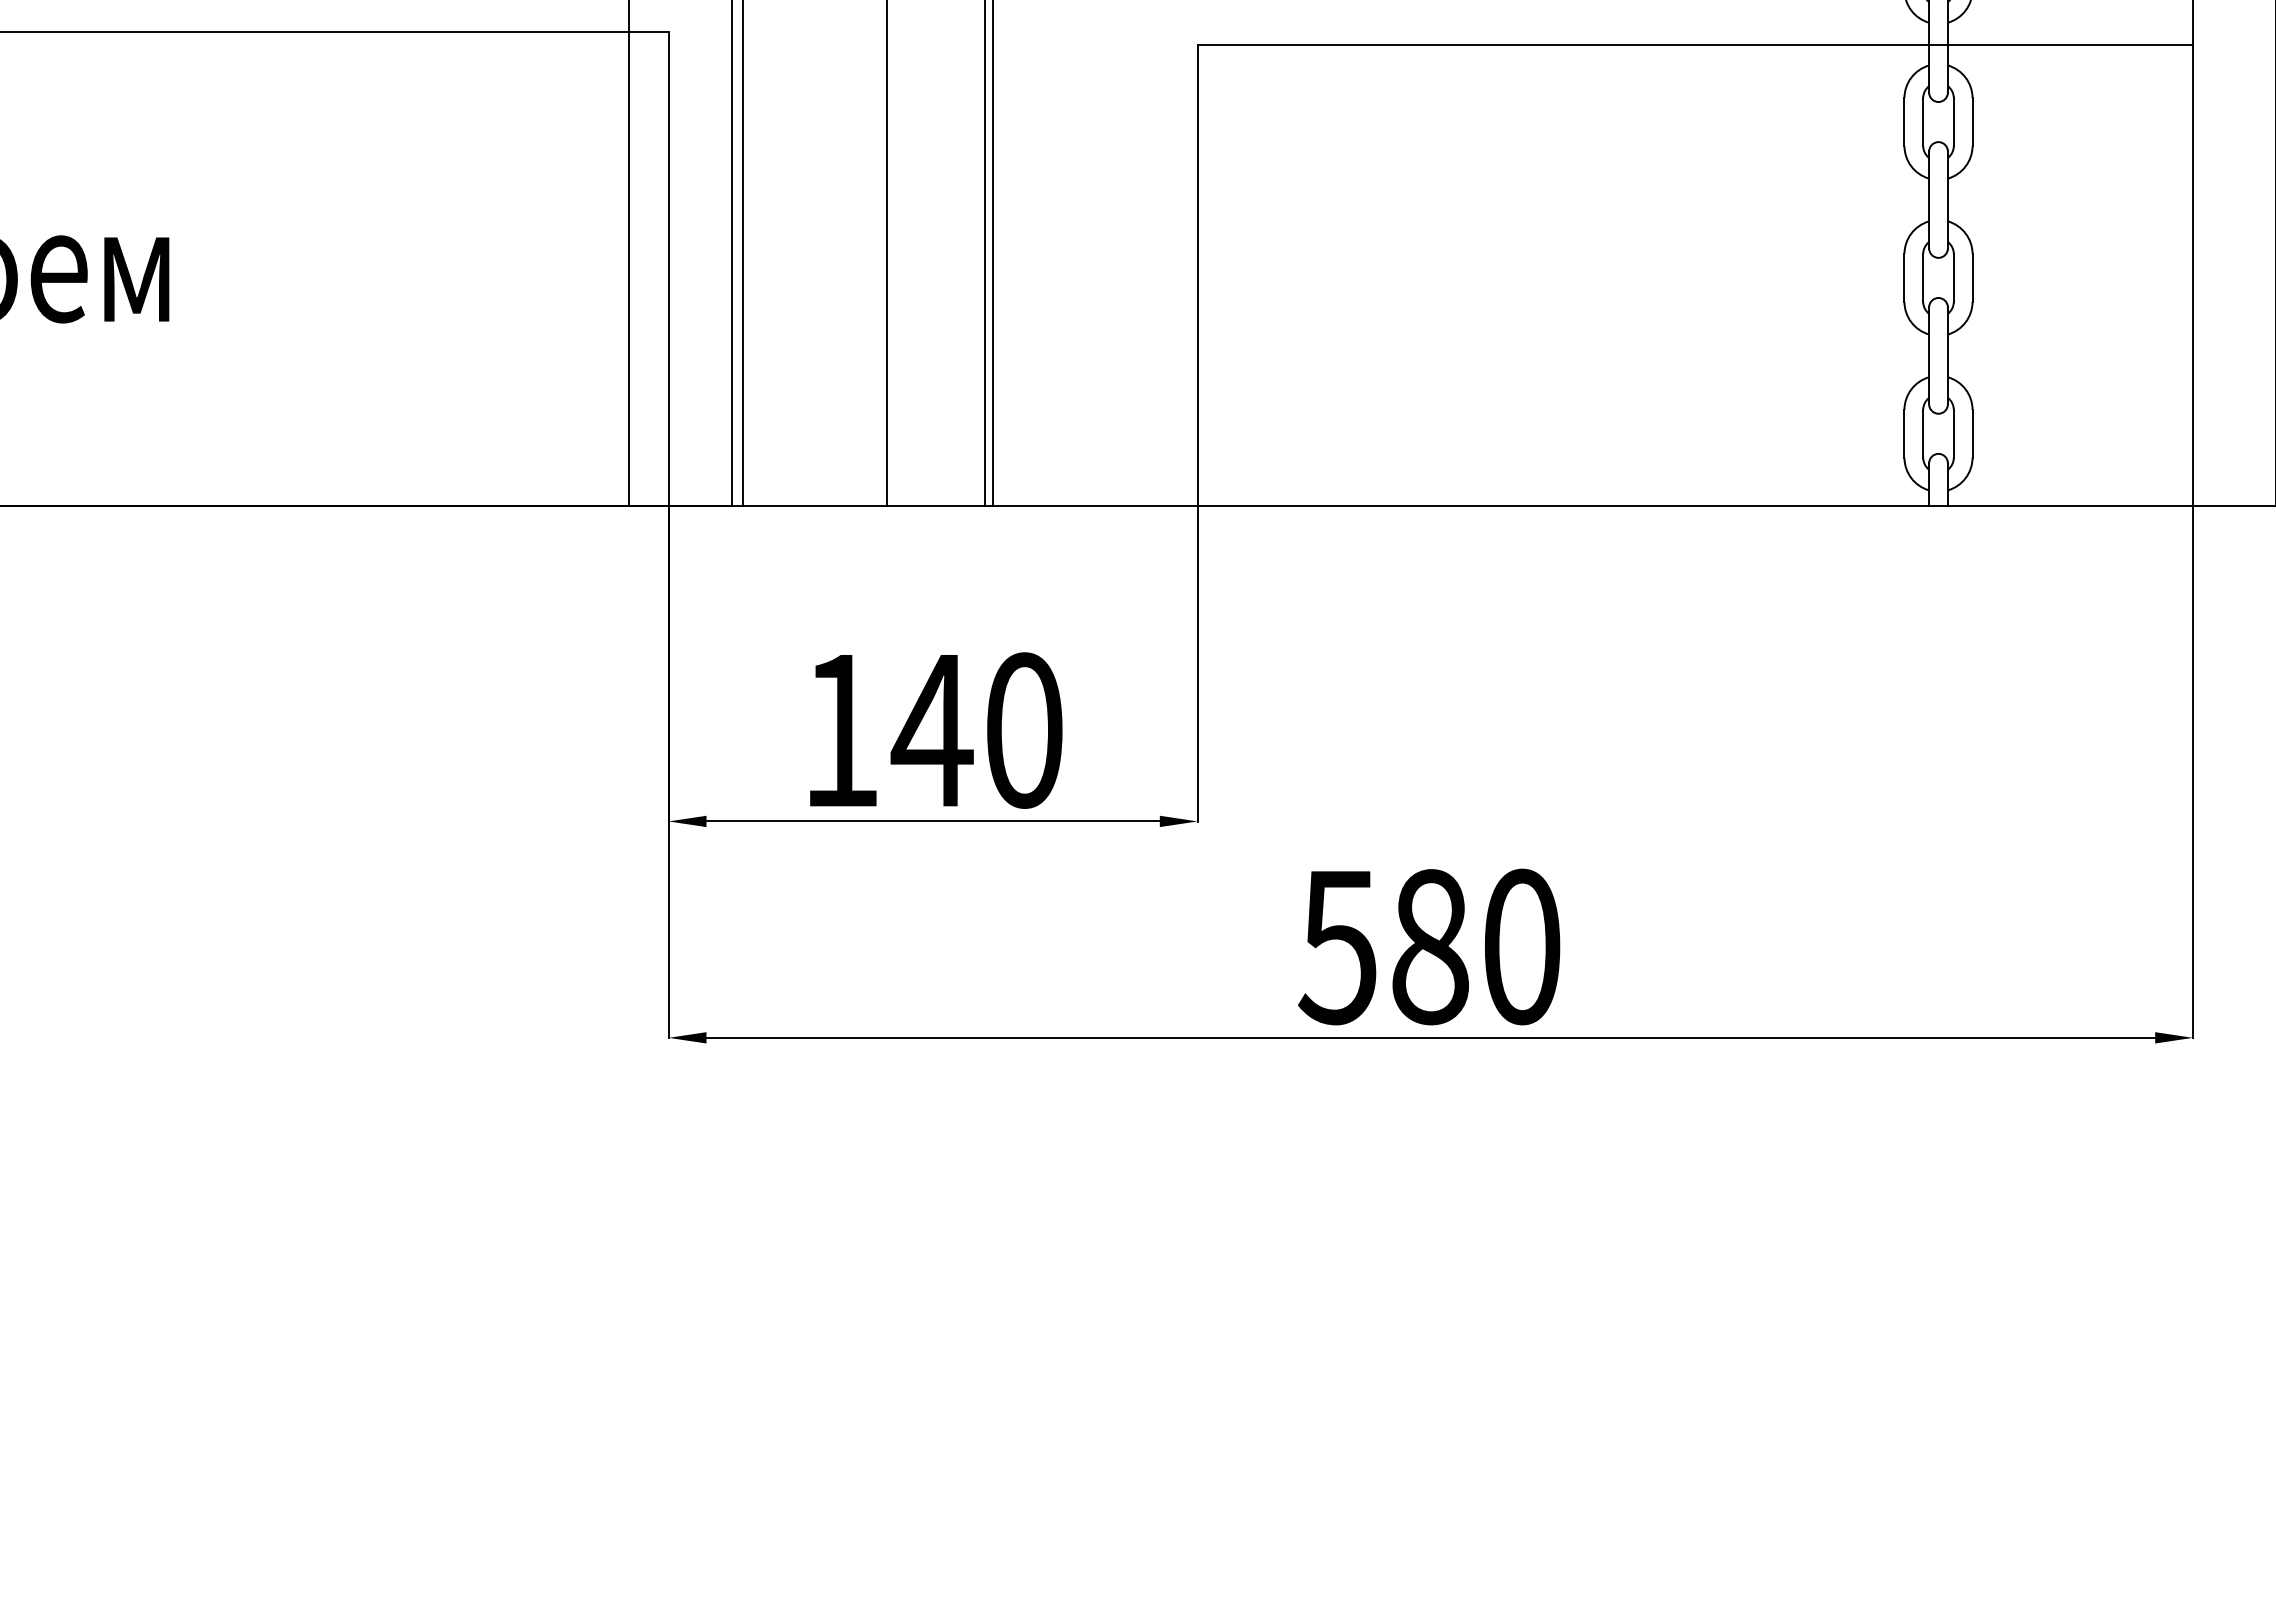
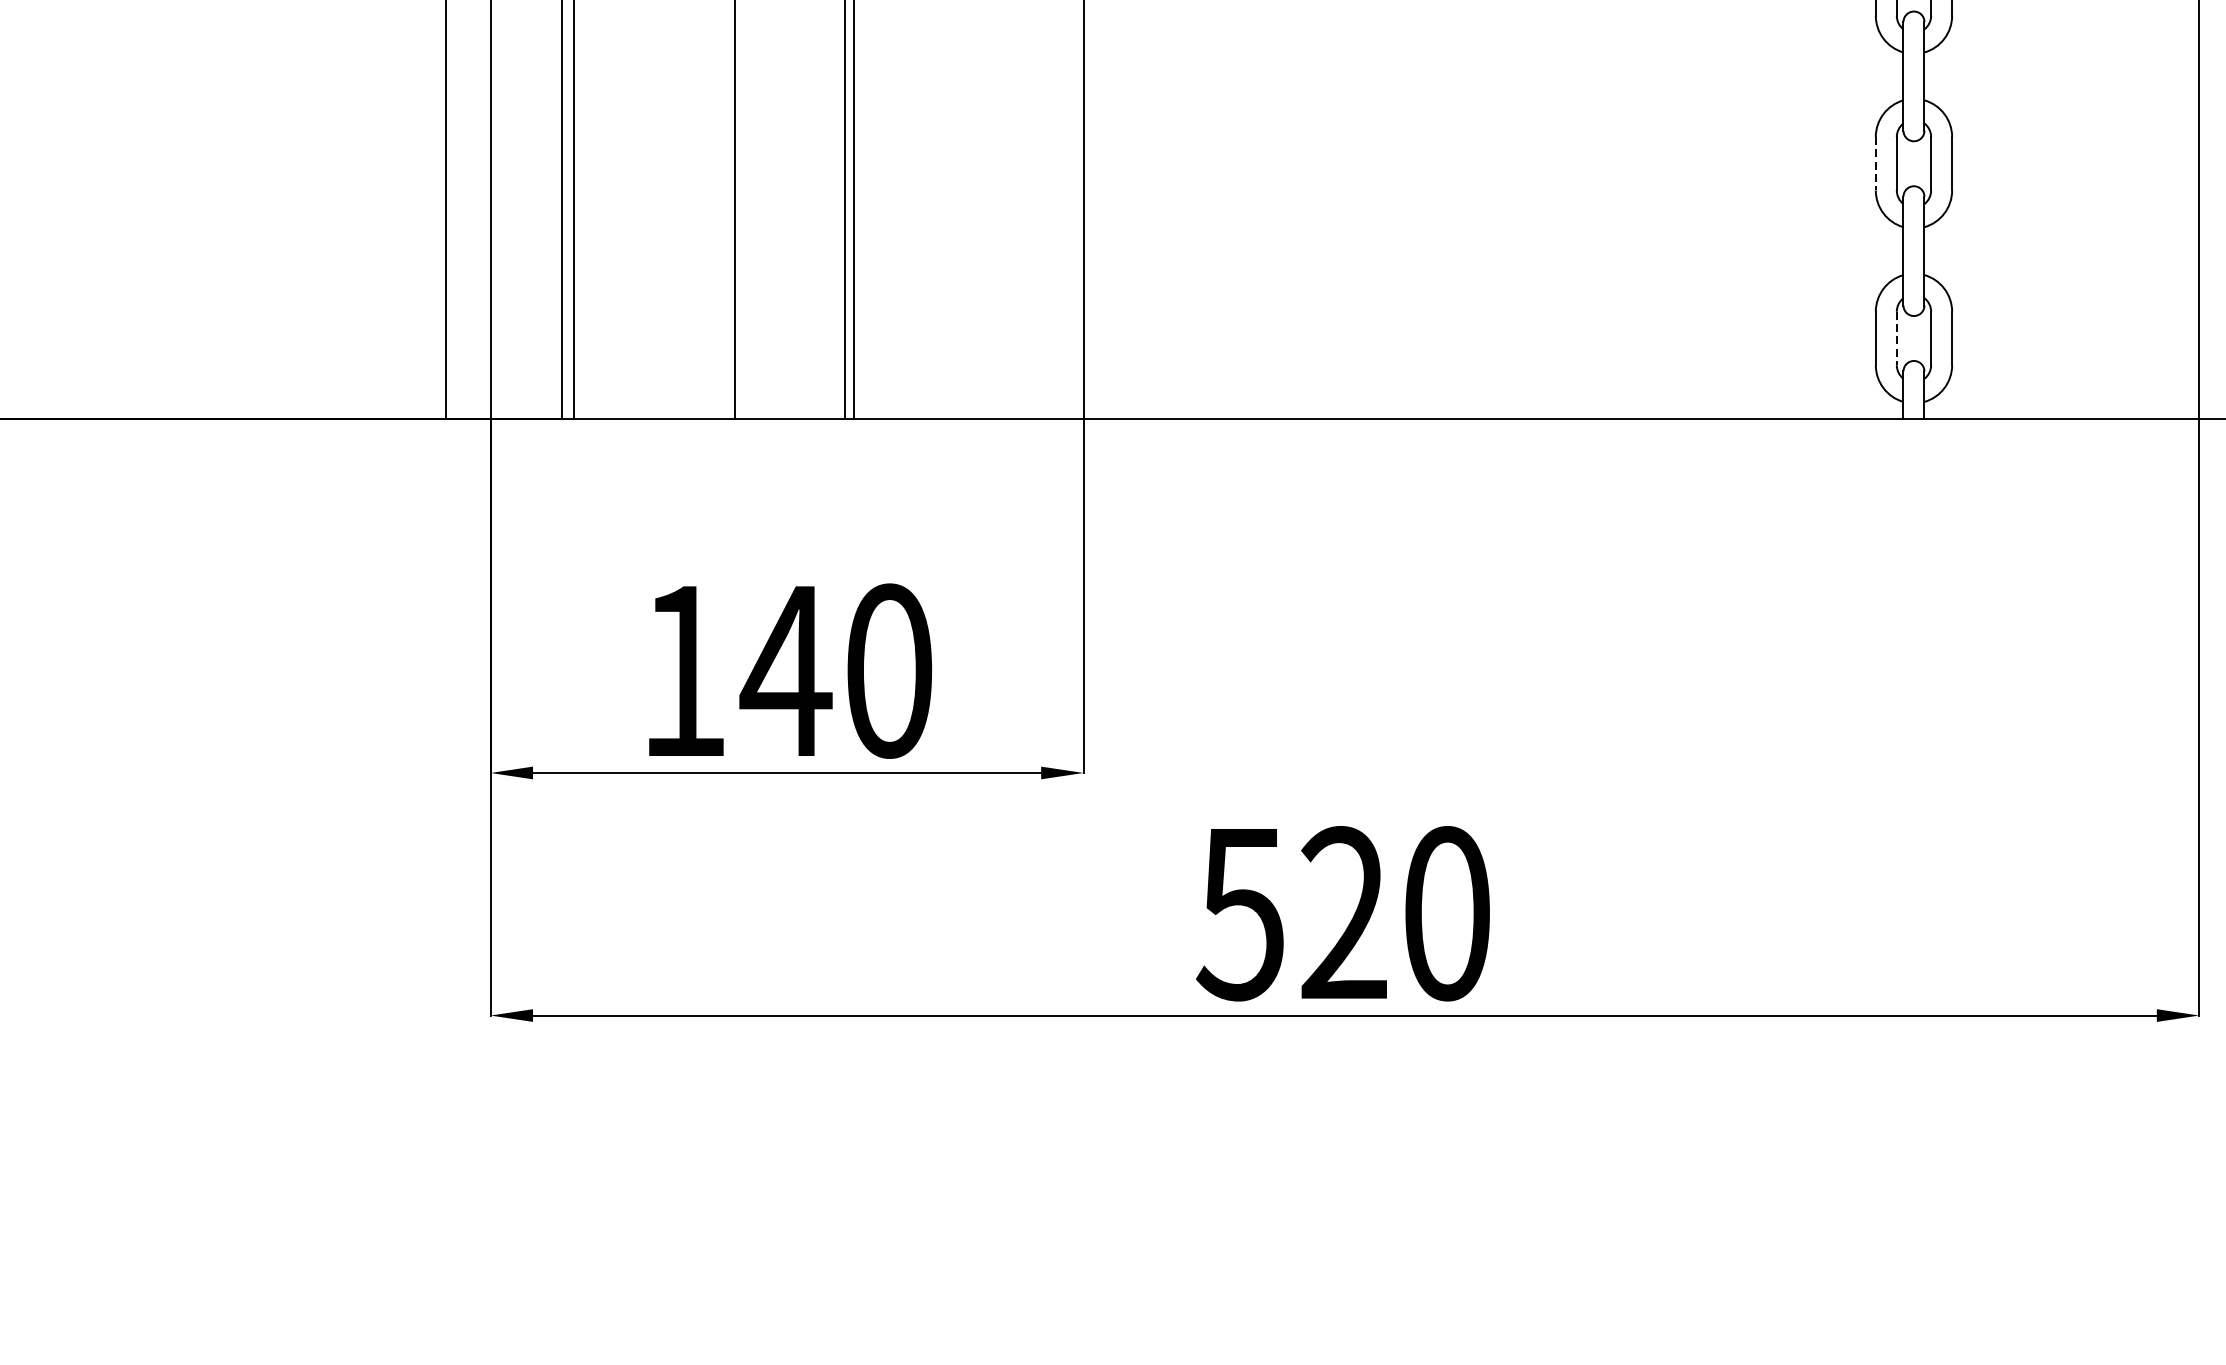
line: (1904, 277) -> (1875, 163), solid -> dashed
line: (1923, 433) -> (1897, 338), solid -> dashed
text: (1429, 946) -> (1343, 913), 580 -> 520

